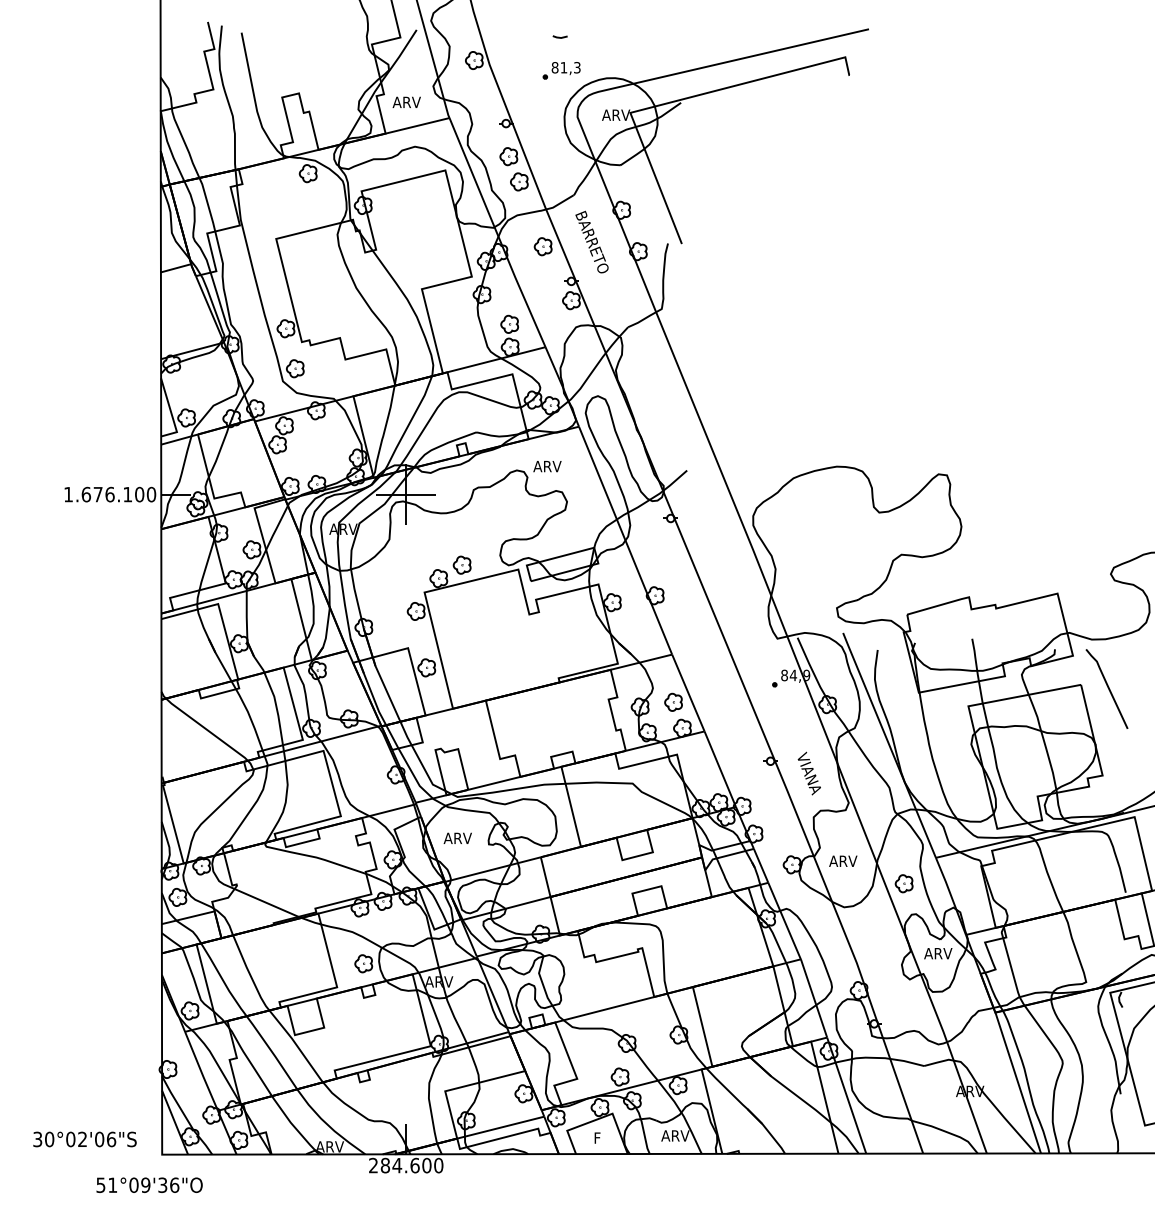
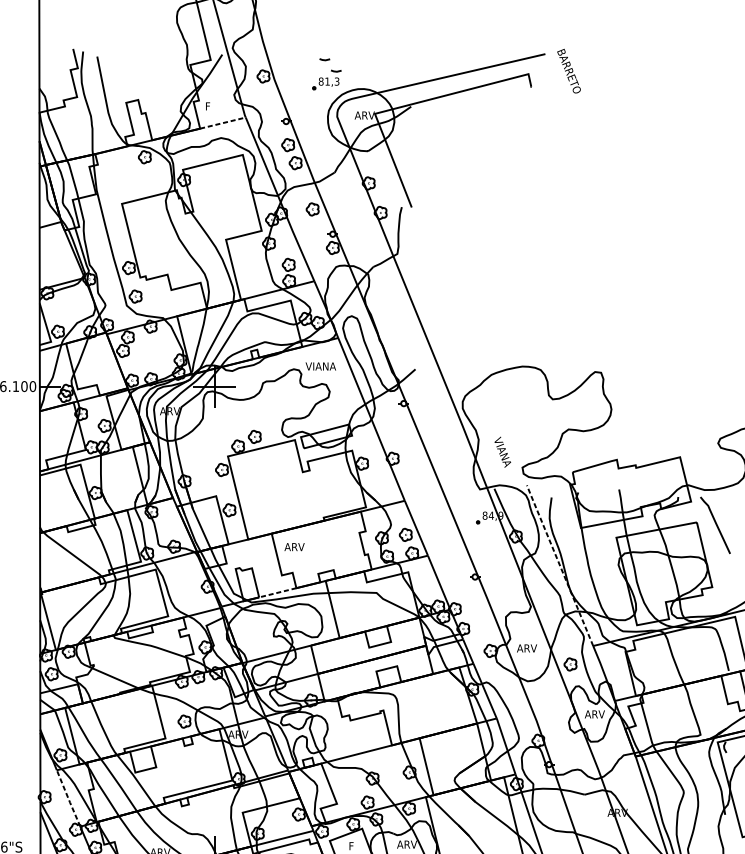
line: (575, 52) -> (335, 70), added
text: (406, 102) -> (215, 106), ARV -> F
line: (417, 125) -> (222, 122), solid -> dashed
text: (591, 241) -> (568, 70), moved
text: (554, 466) -> (320, 366), ARV -> VIANA
line: (889, 744) -> (560, 565), solid -> dashed
text: (808, 773) -> (502, 452), moved
line: (494, 783) -> (277, 592), solid -> dashed
text: (457, 837) -> (294, 546), moved
line: (201, 1071) -> (68, 798), solid -> dashed

